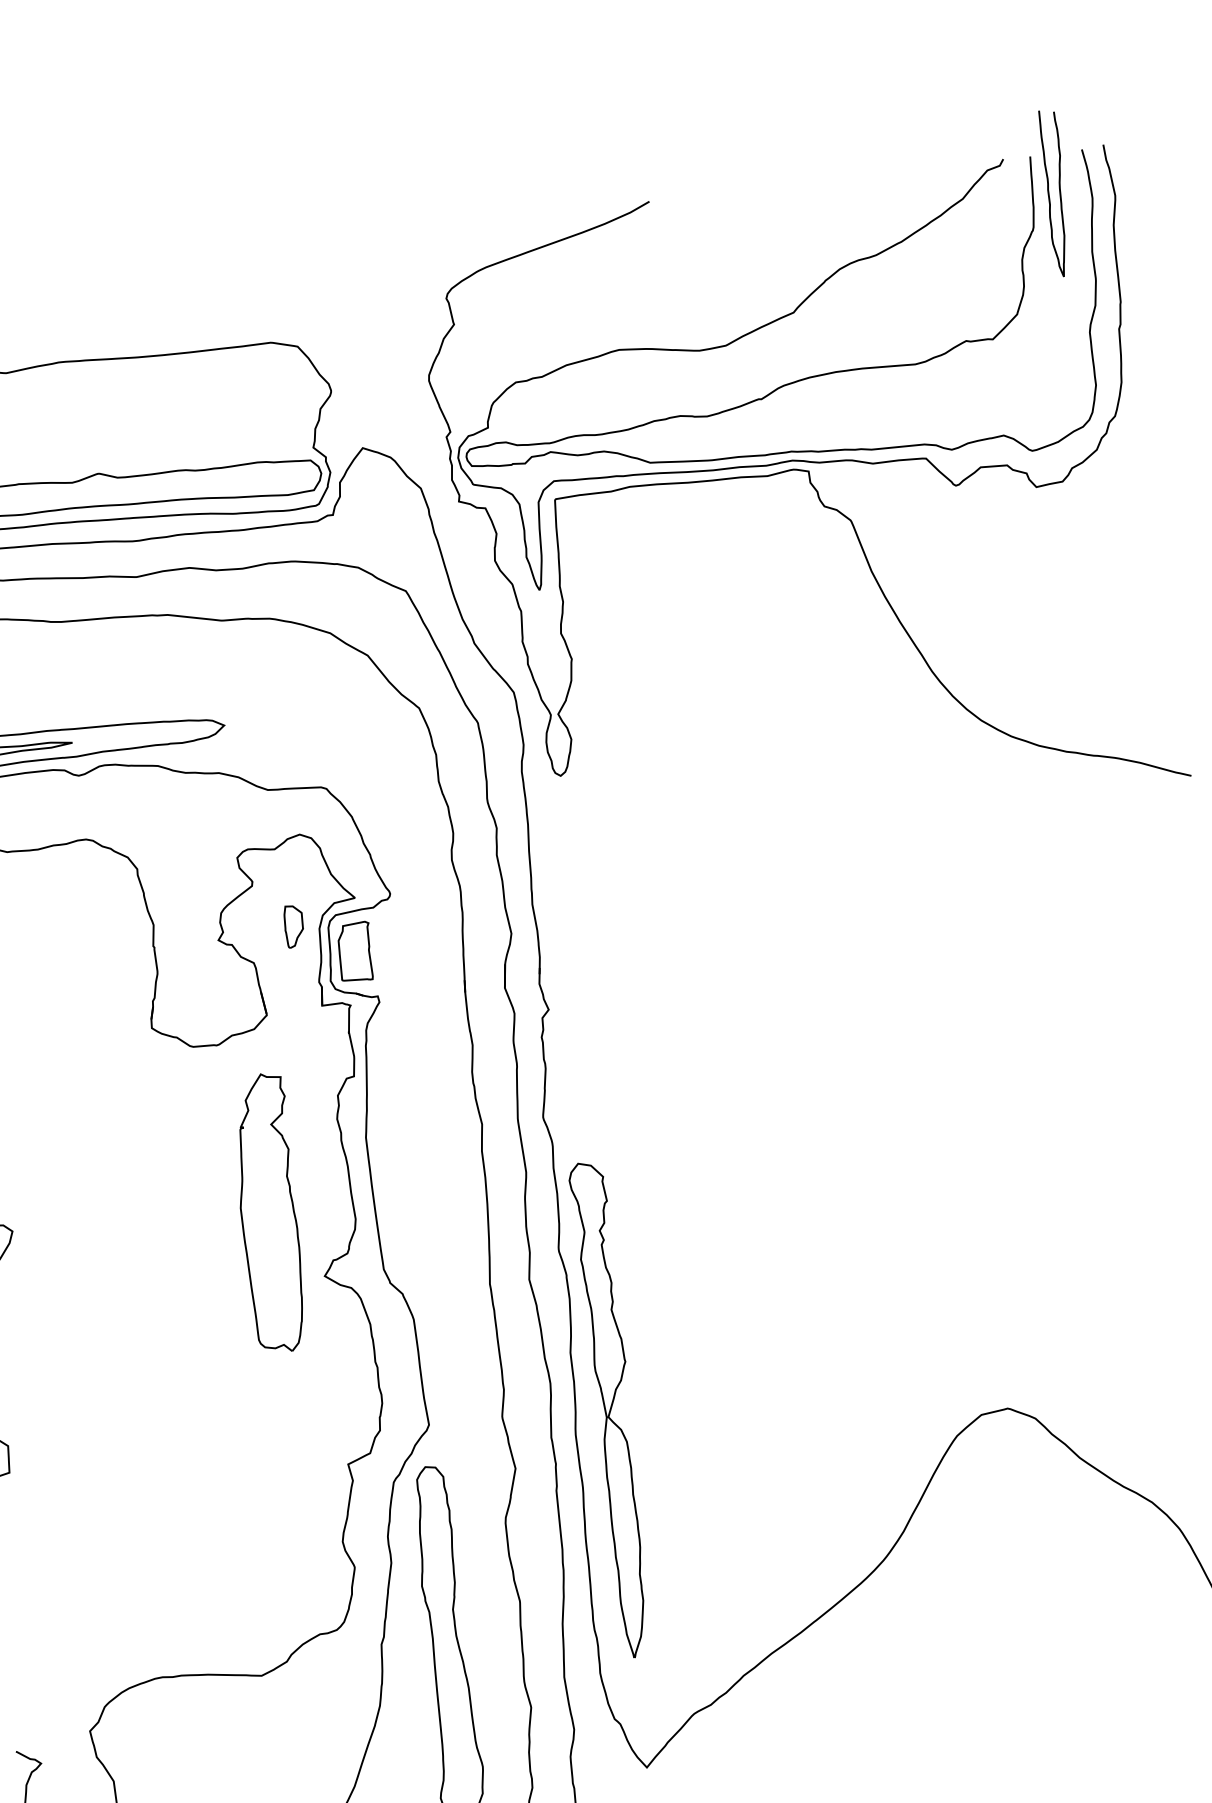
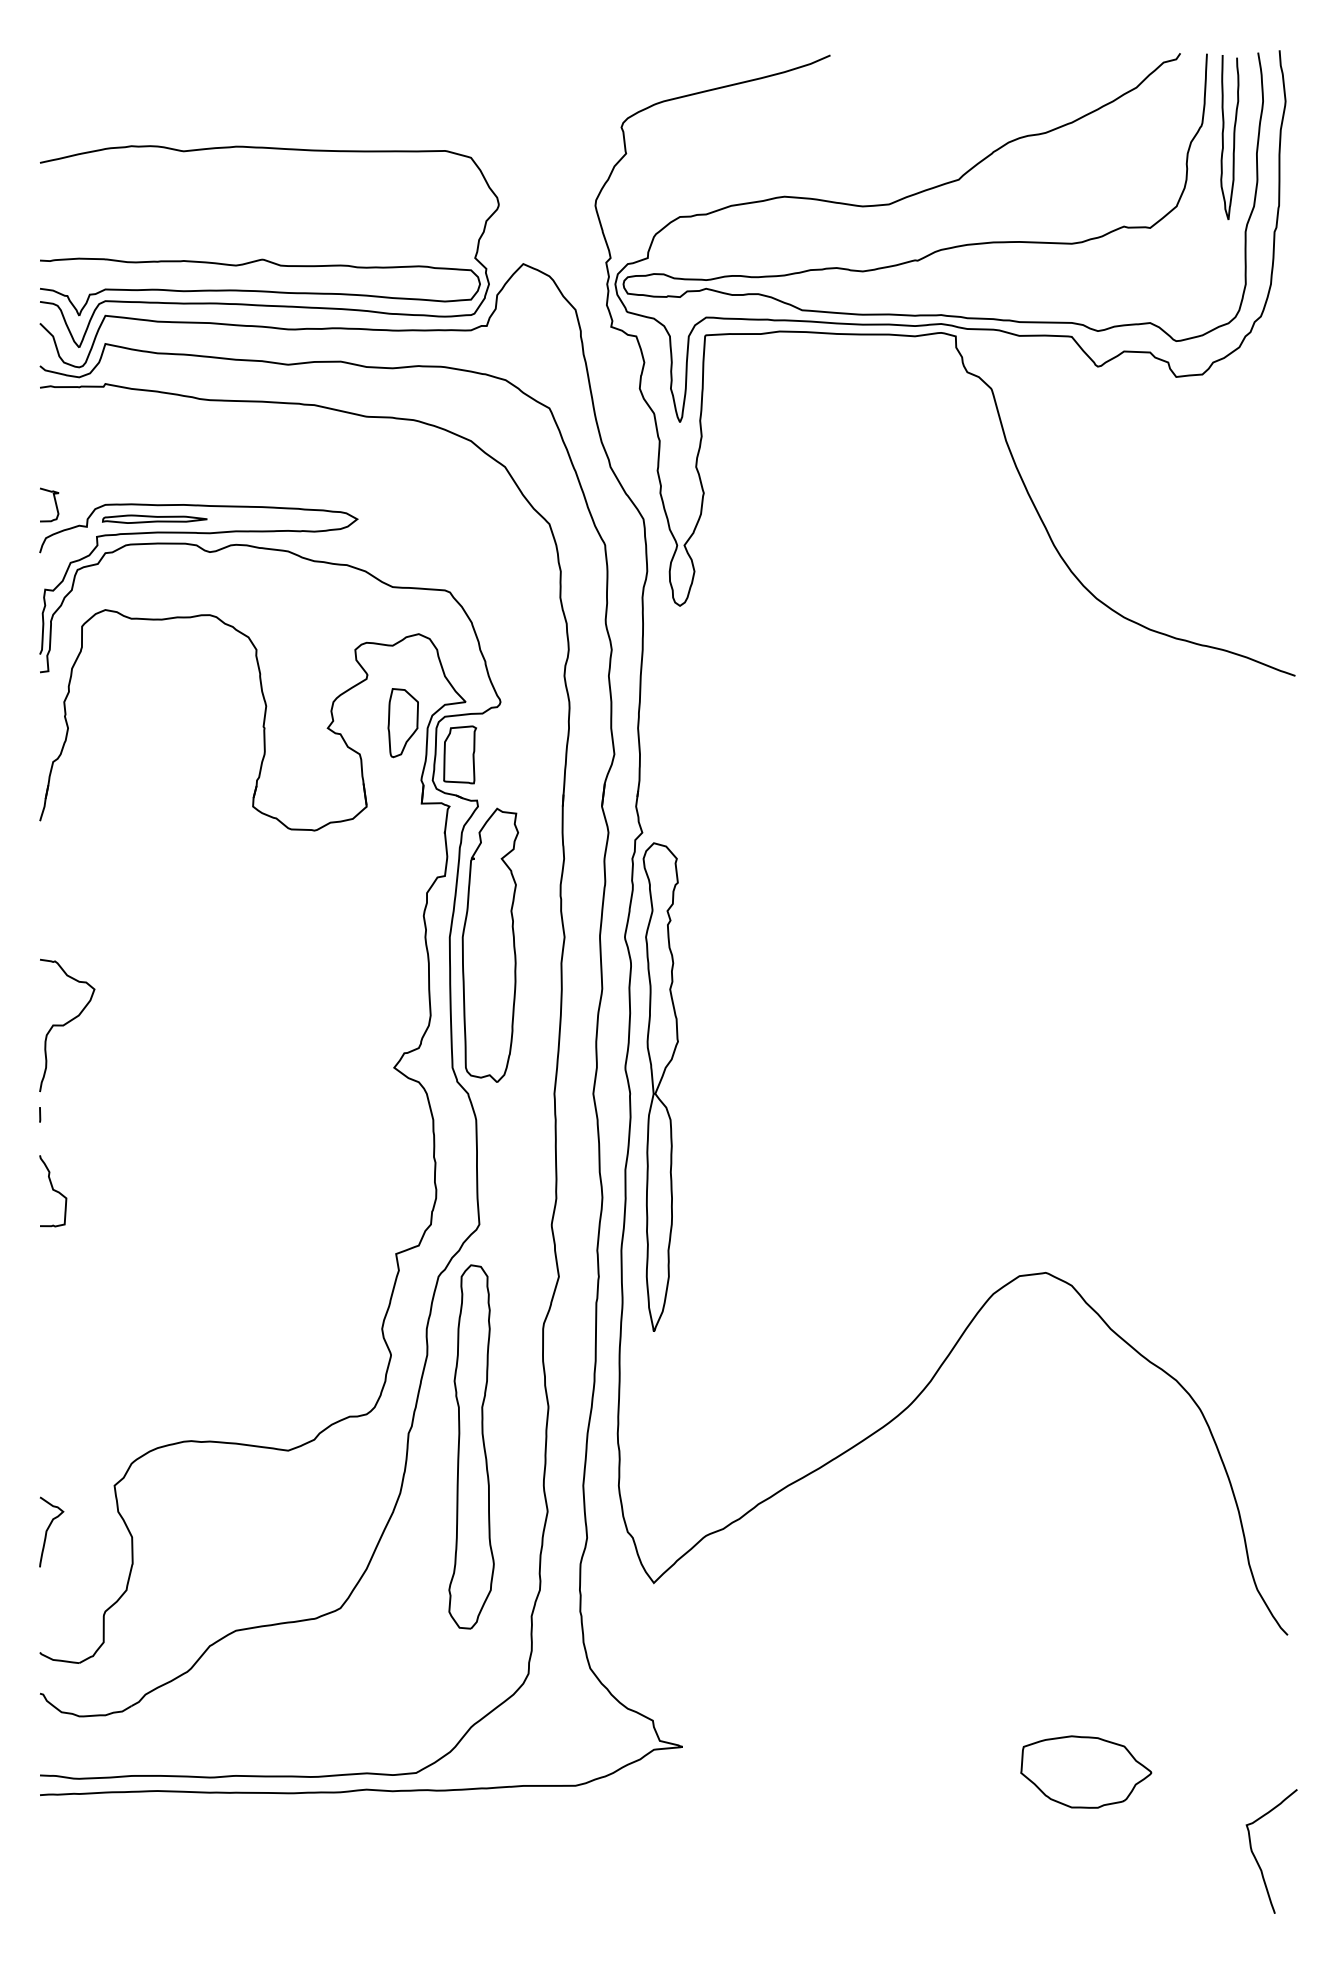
curve: (1059, 192) -> (1233, 137), moved
part: (293, 926) -> (402, 723), size x1.67
part: (268, 1212) -> (489, 944), moved
part: (612, 1409) -> (660, 1086), moved

